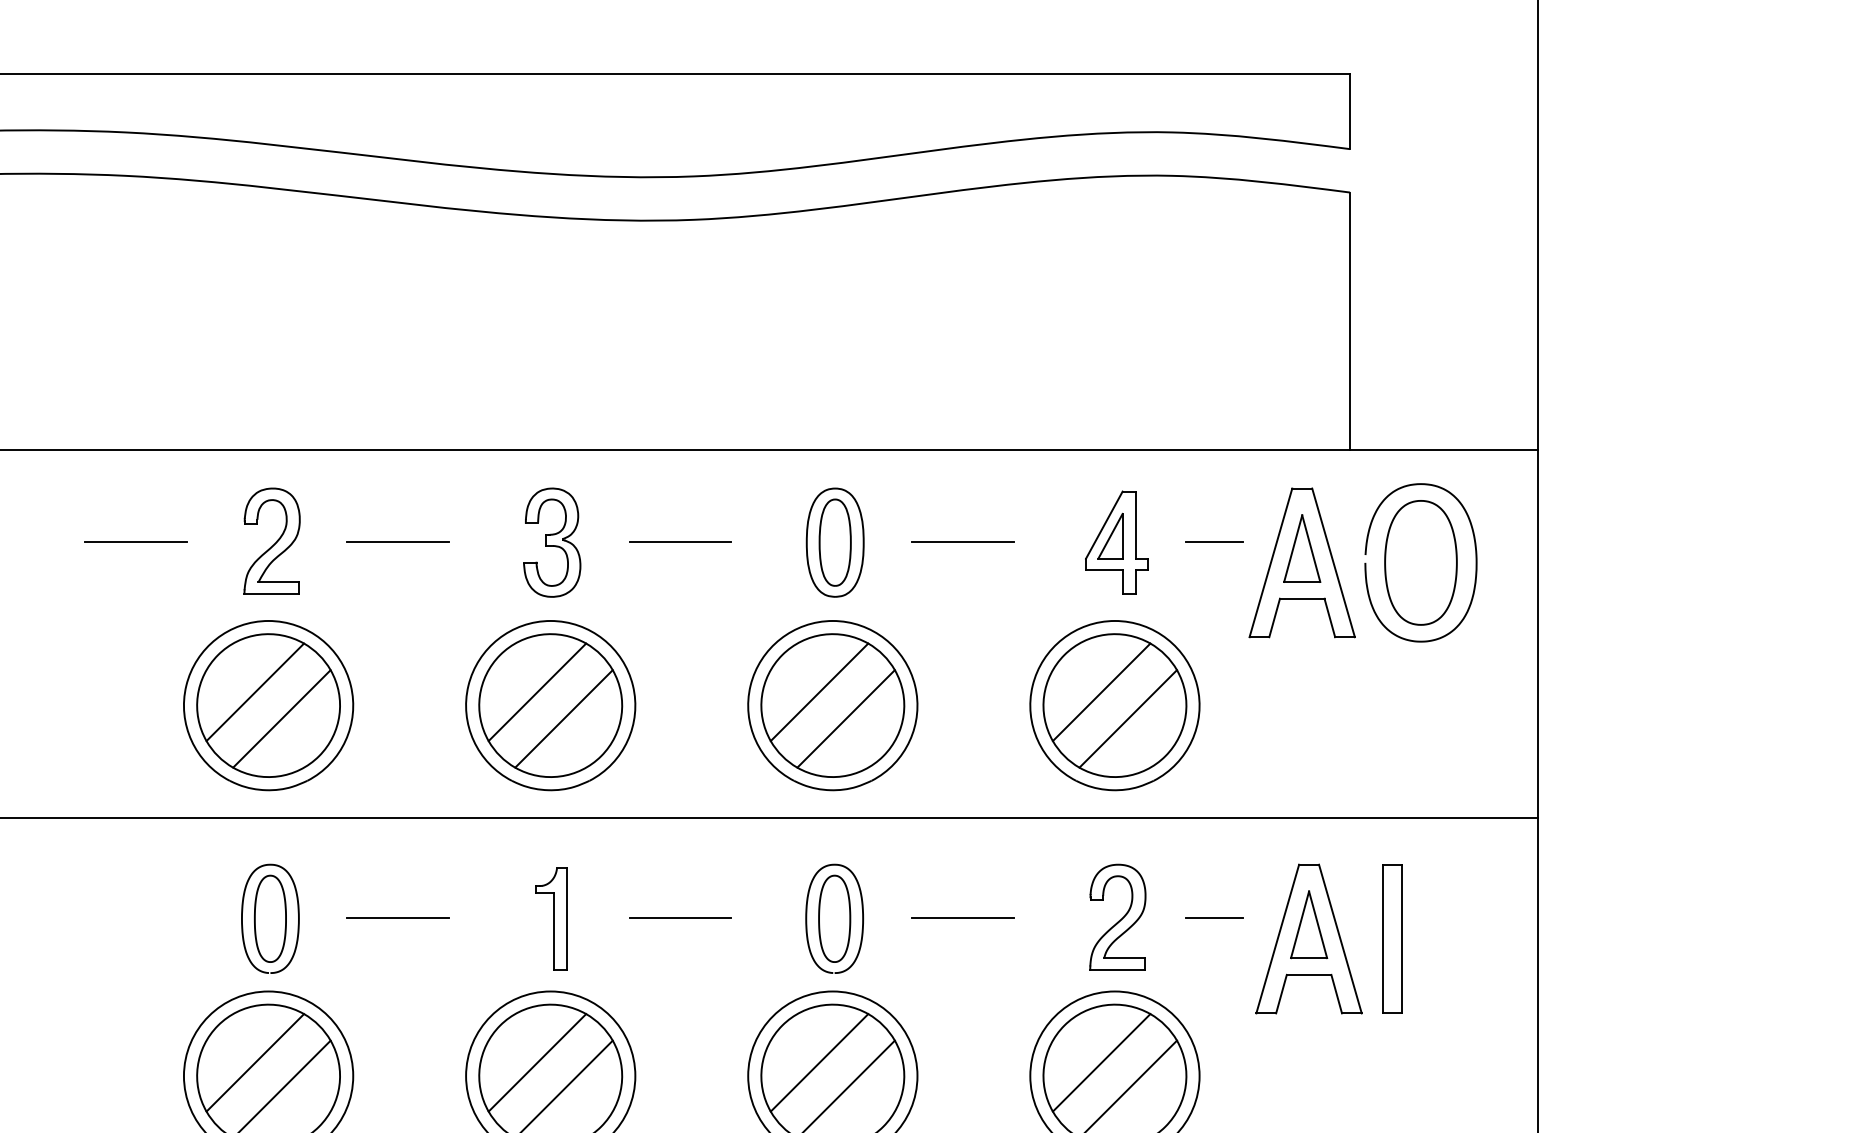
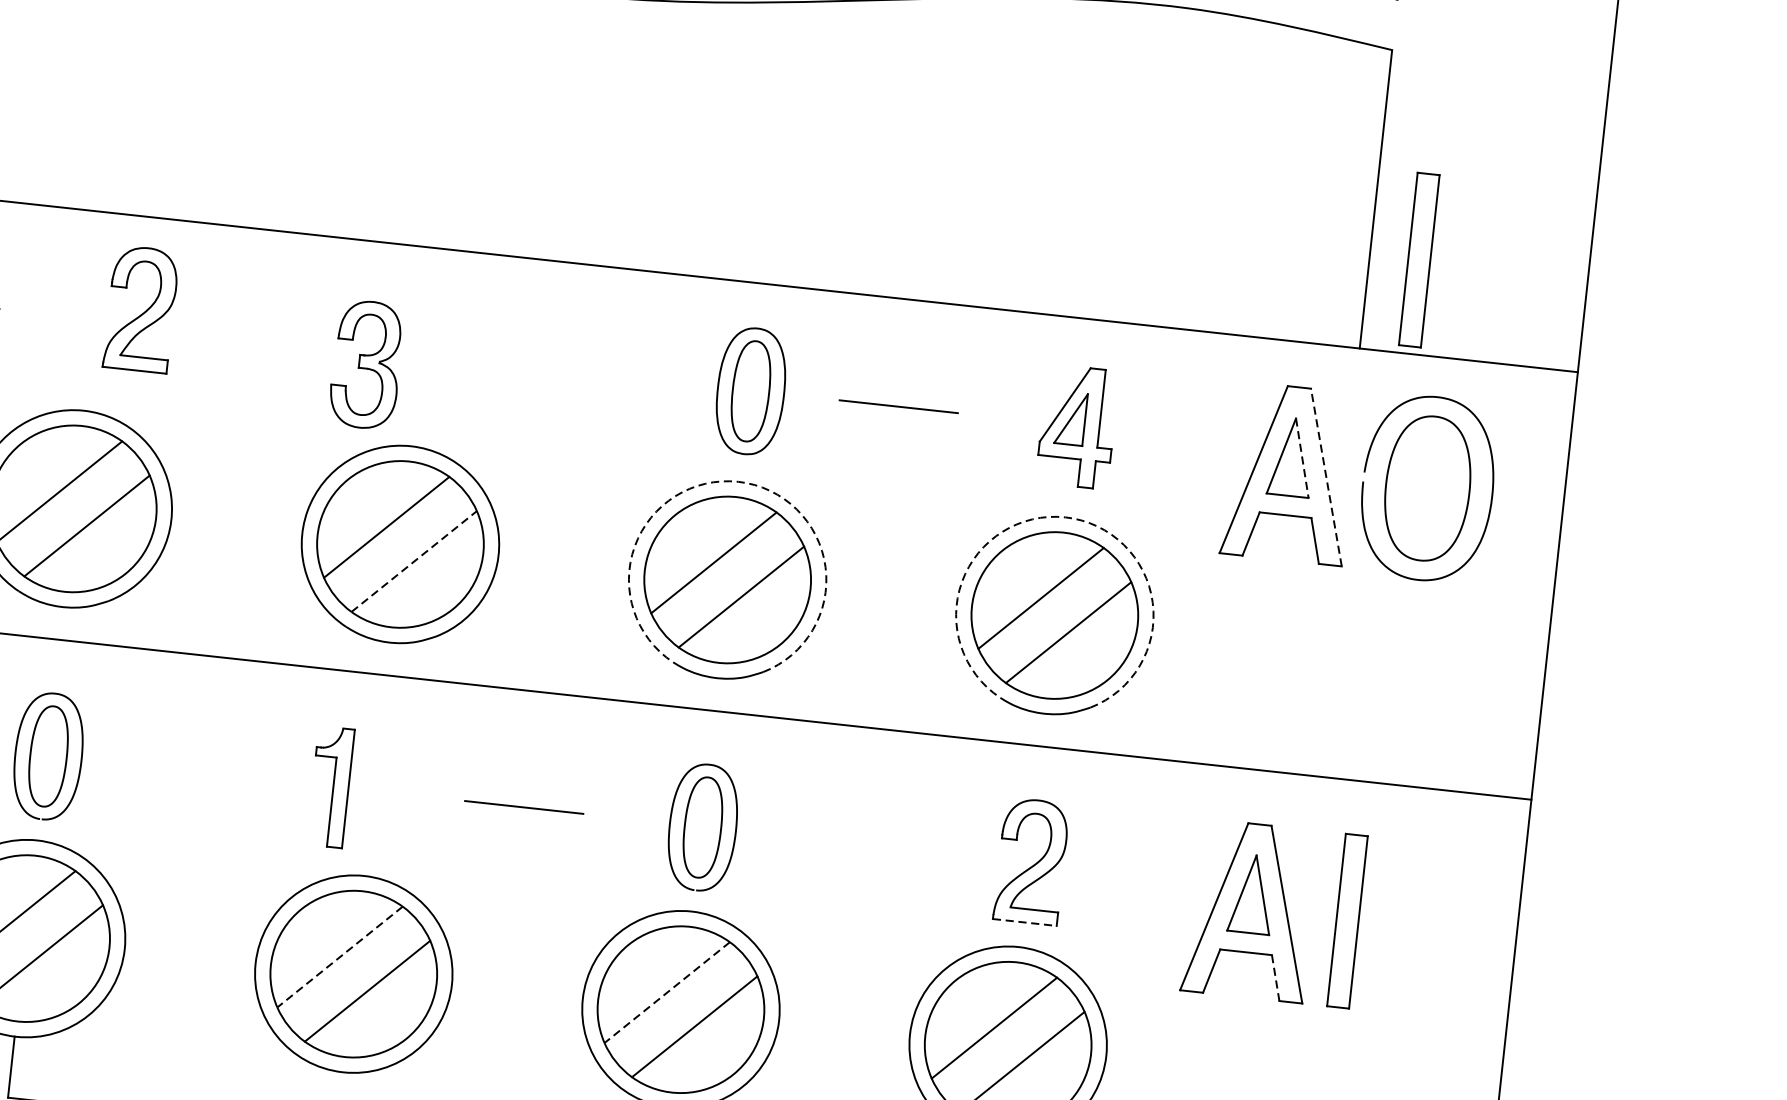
part: (1392, 368) -> (1419, 259), added
part: (271, 540) -> (140, 308), moved
line: (398, 542) -> (244, 336), removed
part: (552, 542) -> (366, 364), moved
line: (680, 542) -> (571, 371), removed
line: (1214, 542) -> (1190, 438), removed
line: (1311, 548) -> (1302, 458), solid -> dashed
line: (1333, 562) -> (1326, 477), solid -> dashed
arc: (832, 620) -> (738, 481), solid -> dashed
arc: (1114, 620) -> (1065, 516), solid -> dashed
line: (564, 718) -> (414, 561), solid -> dashed
line: (398, 918) -> (197, 772), removed
part: (551, 918) -> (330, 786), moved
line: (962, 918) -> (851, 843), removed
line: (1214, 918) -> (1143, 874), removed
line: (1117, 969) -> (1024, 921), solid -> dashed
line: (1336, 994) -> (1275, 978), solid -> dashed
line: (537, 1062) -> (340, 956), solid -> dashed
line: (819, 1062) -> (667, 992), solid -> dashed

